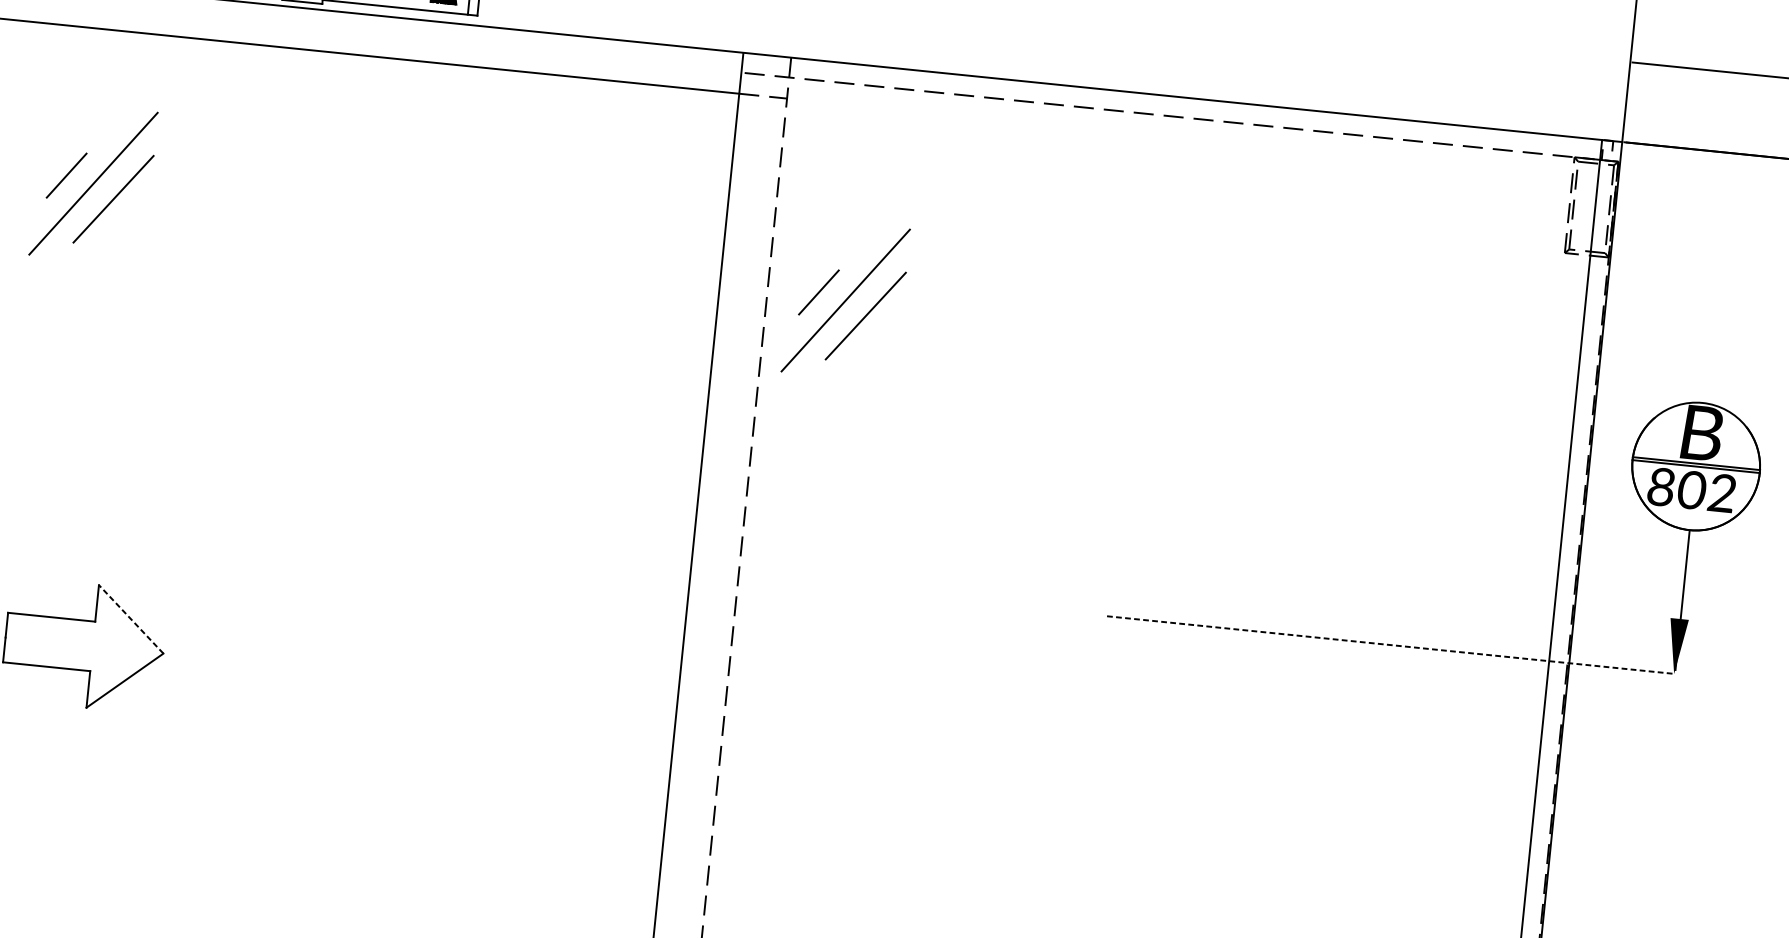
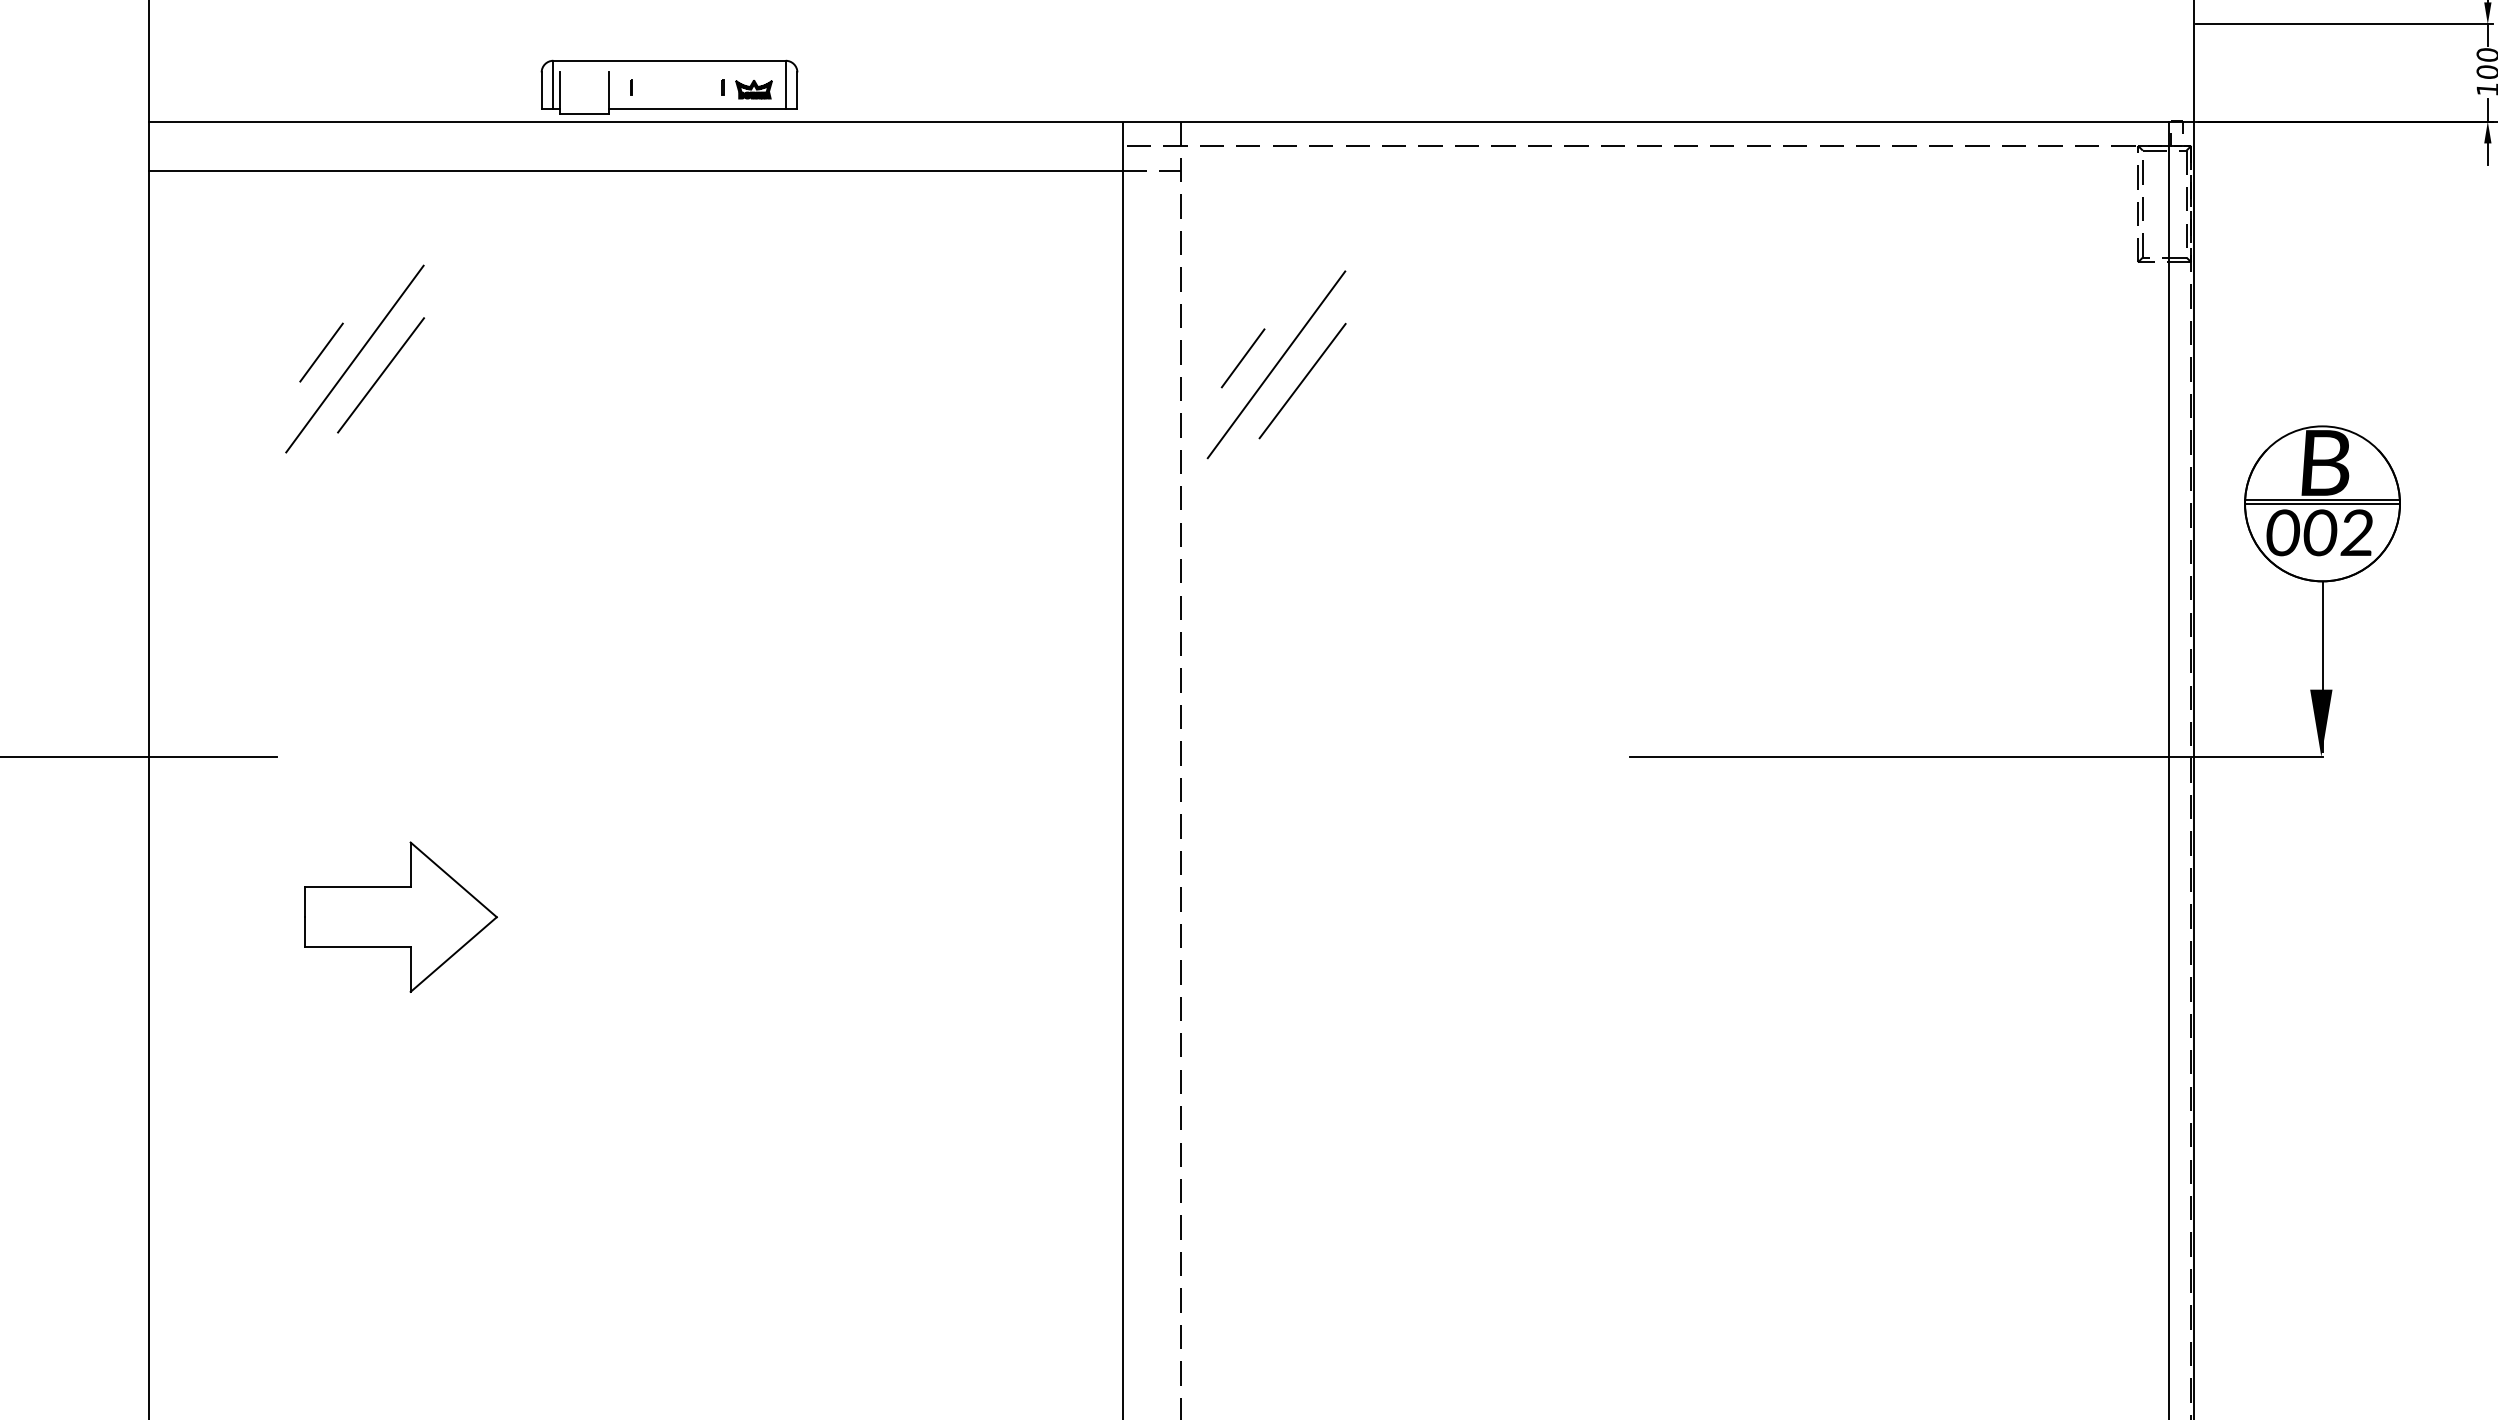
part: (845, 300) -> (1276, 364), moved
text: (1661, 486) -> (2283, 532), 802 -> 002
line: (131, 619) -> (453, 879), dashed -> solid
line: (1391, 645) -> (1976, 756), dashed -> solid

